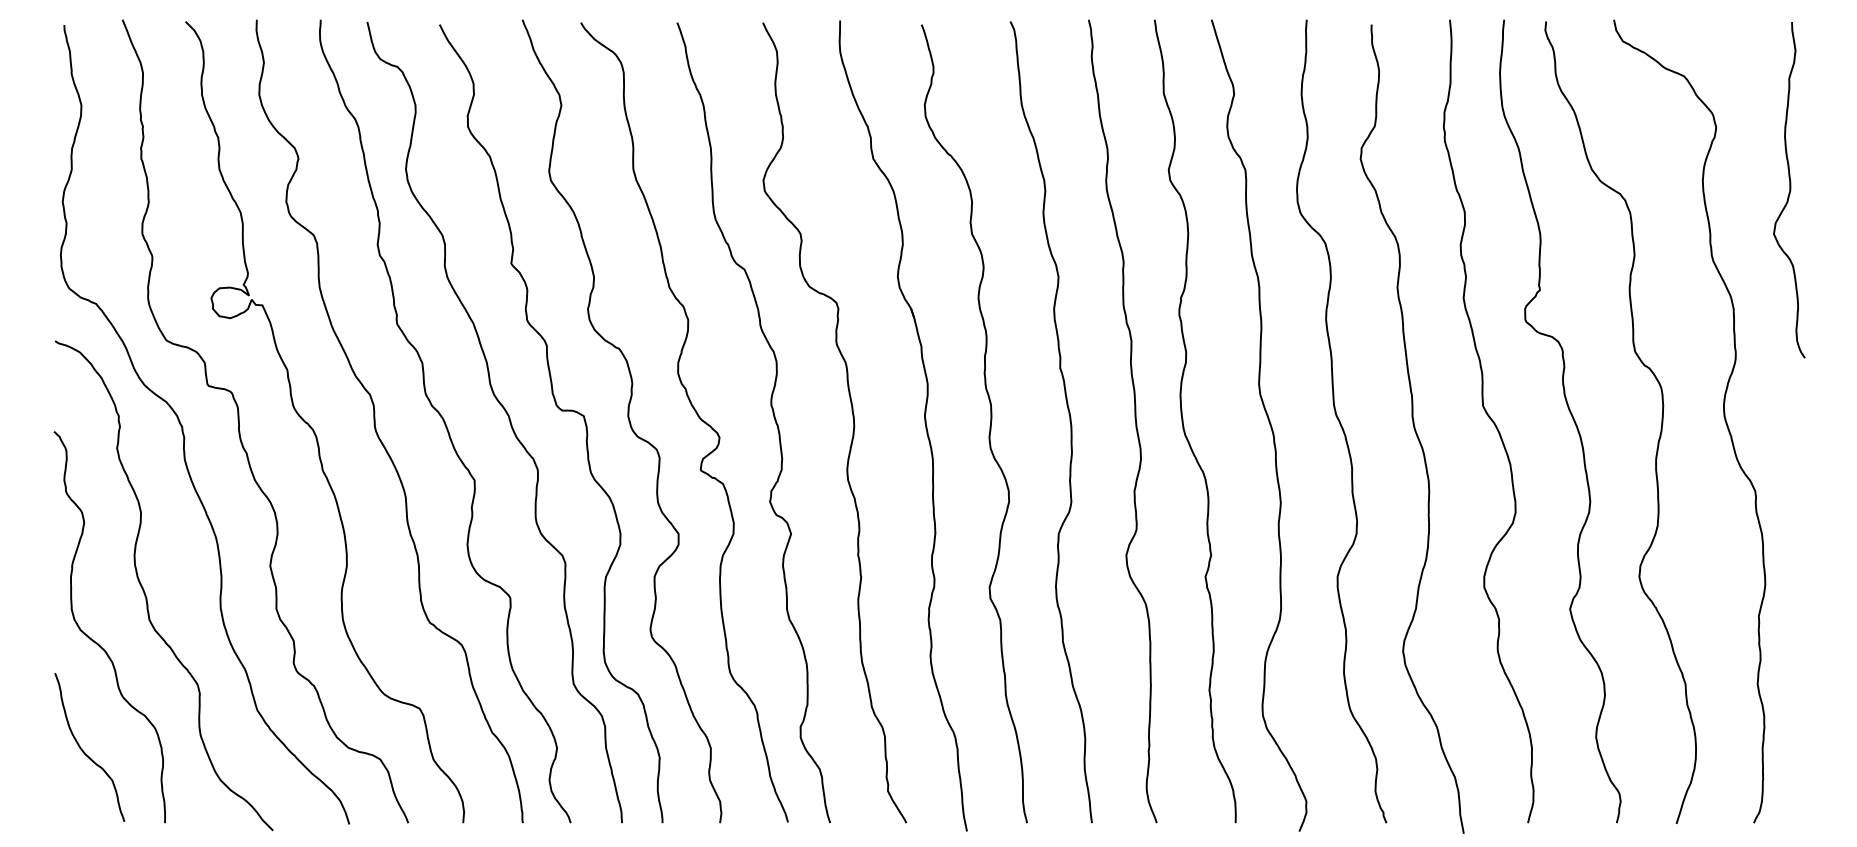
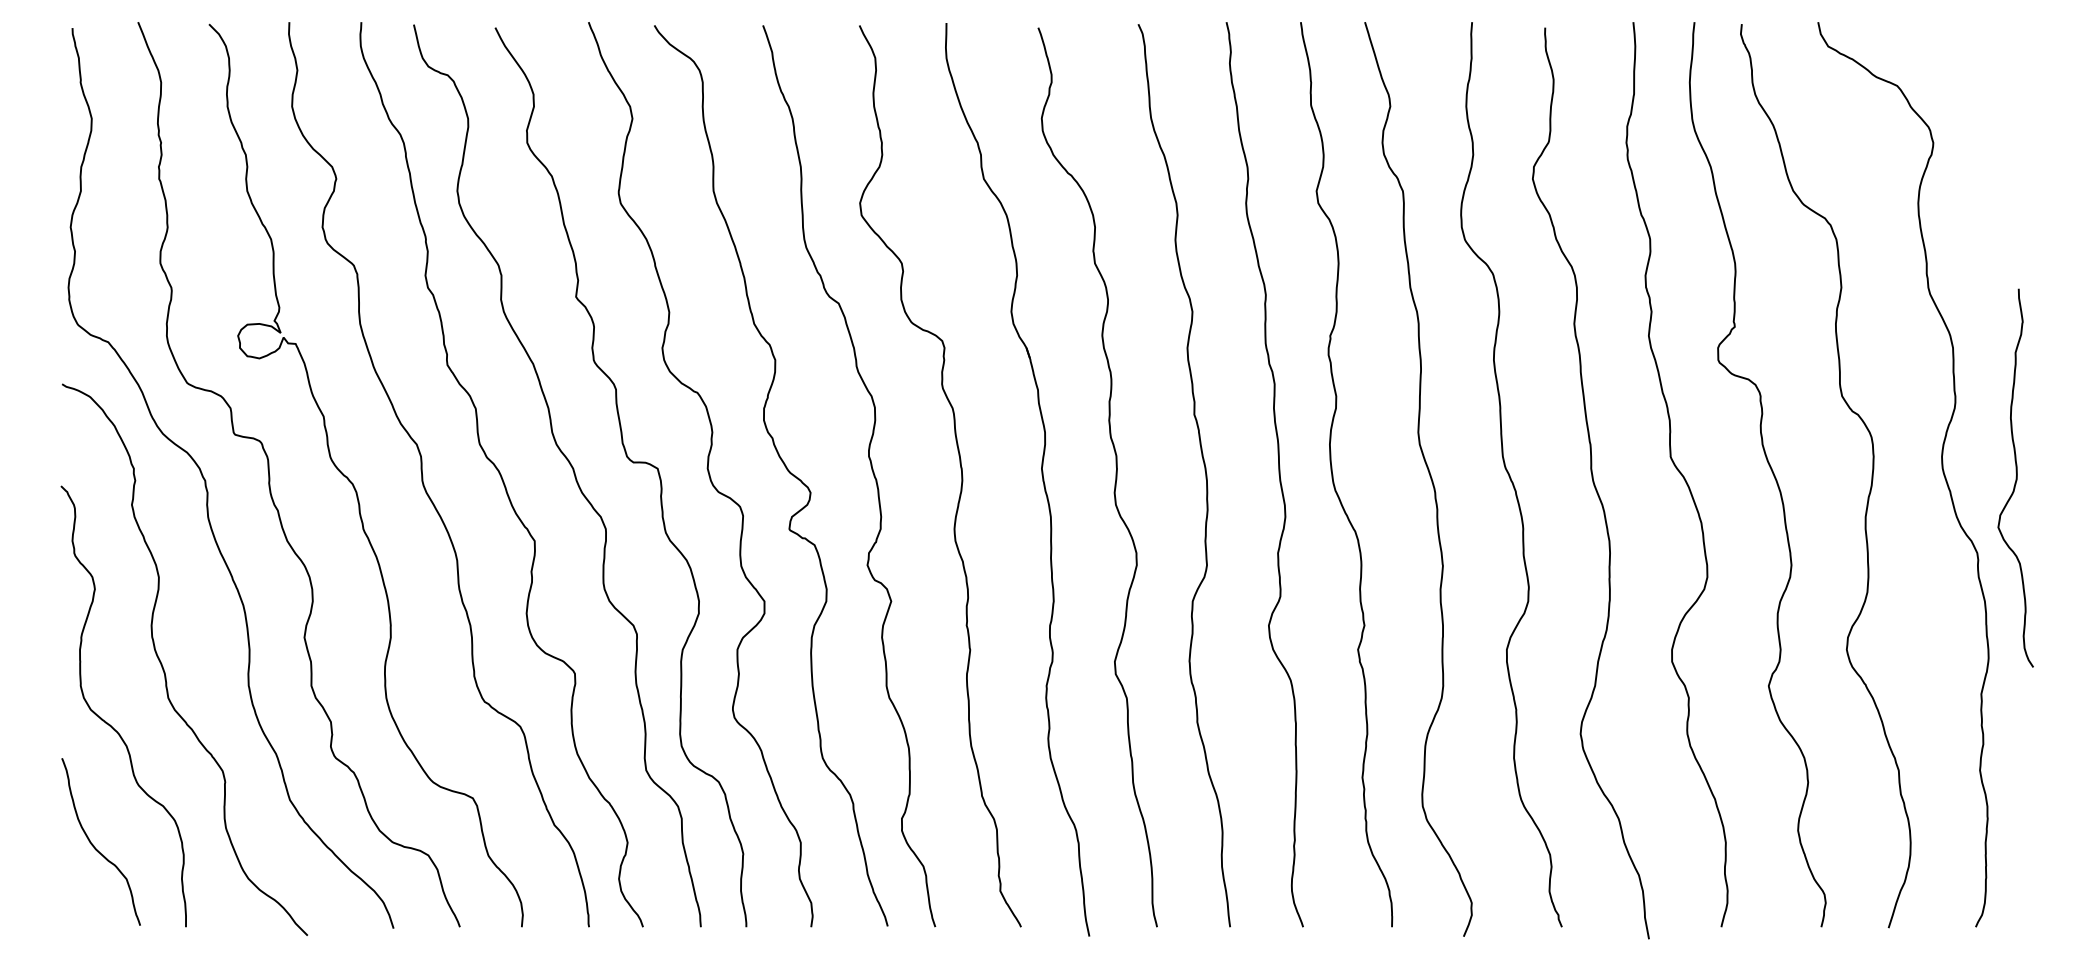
curve: (1789, 189) -> (2015, 477), moved

